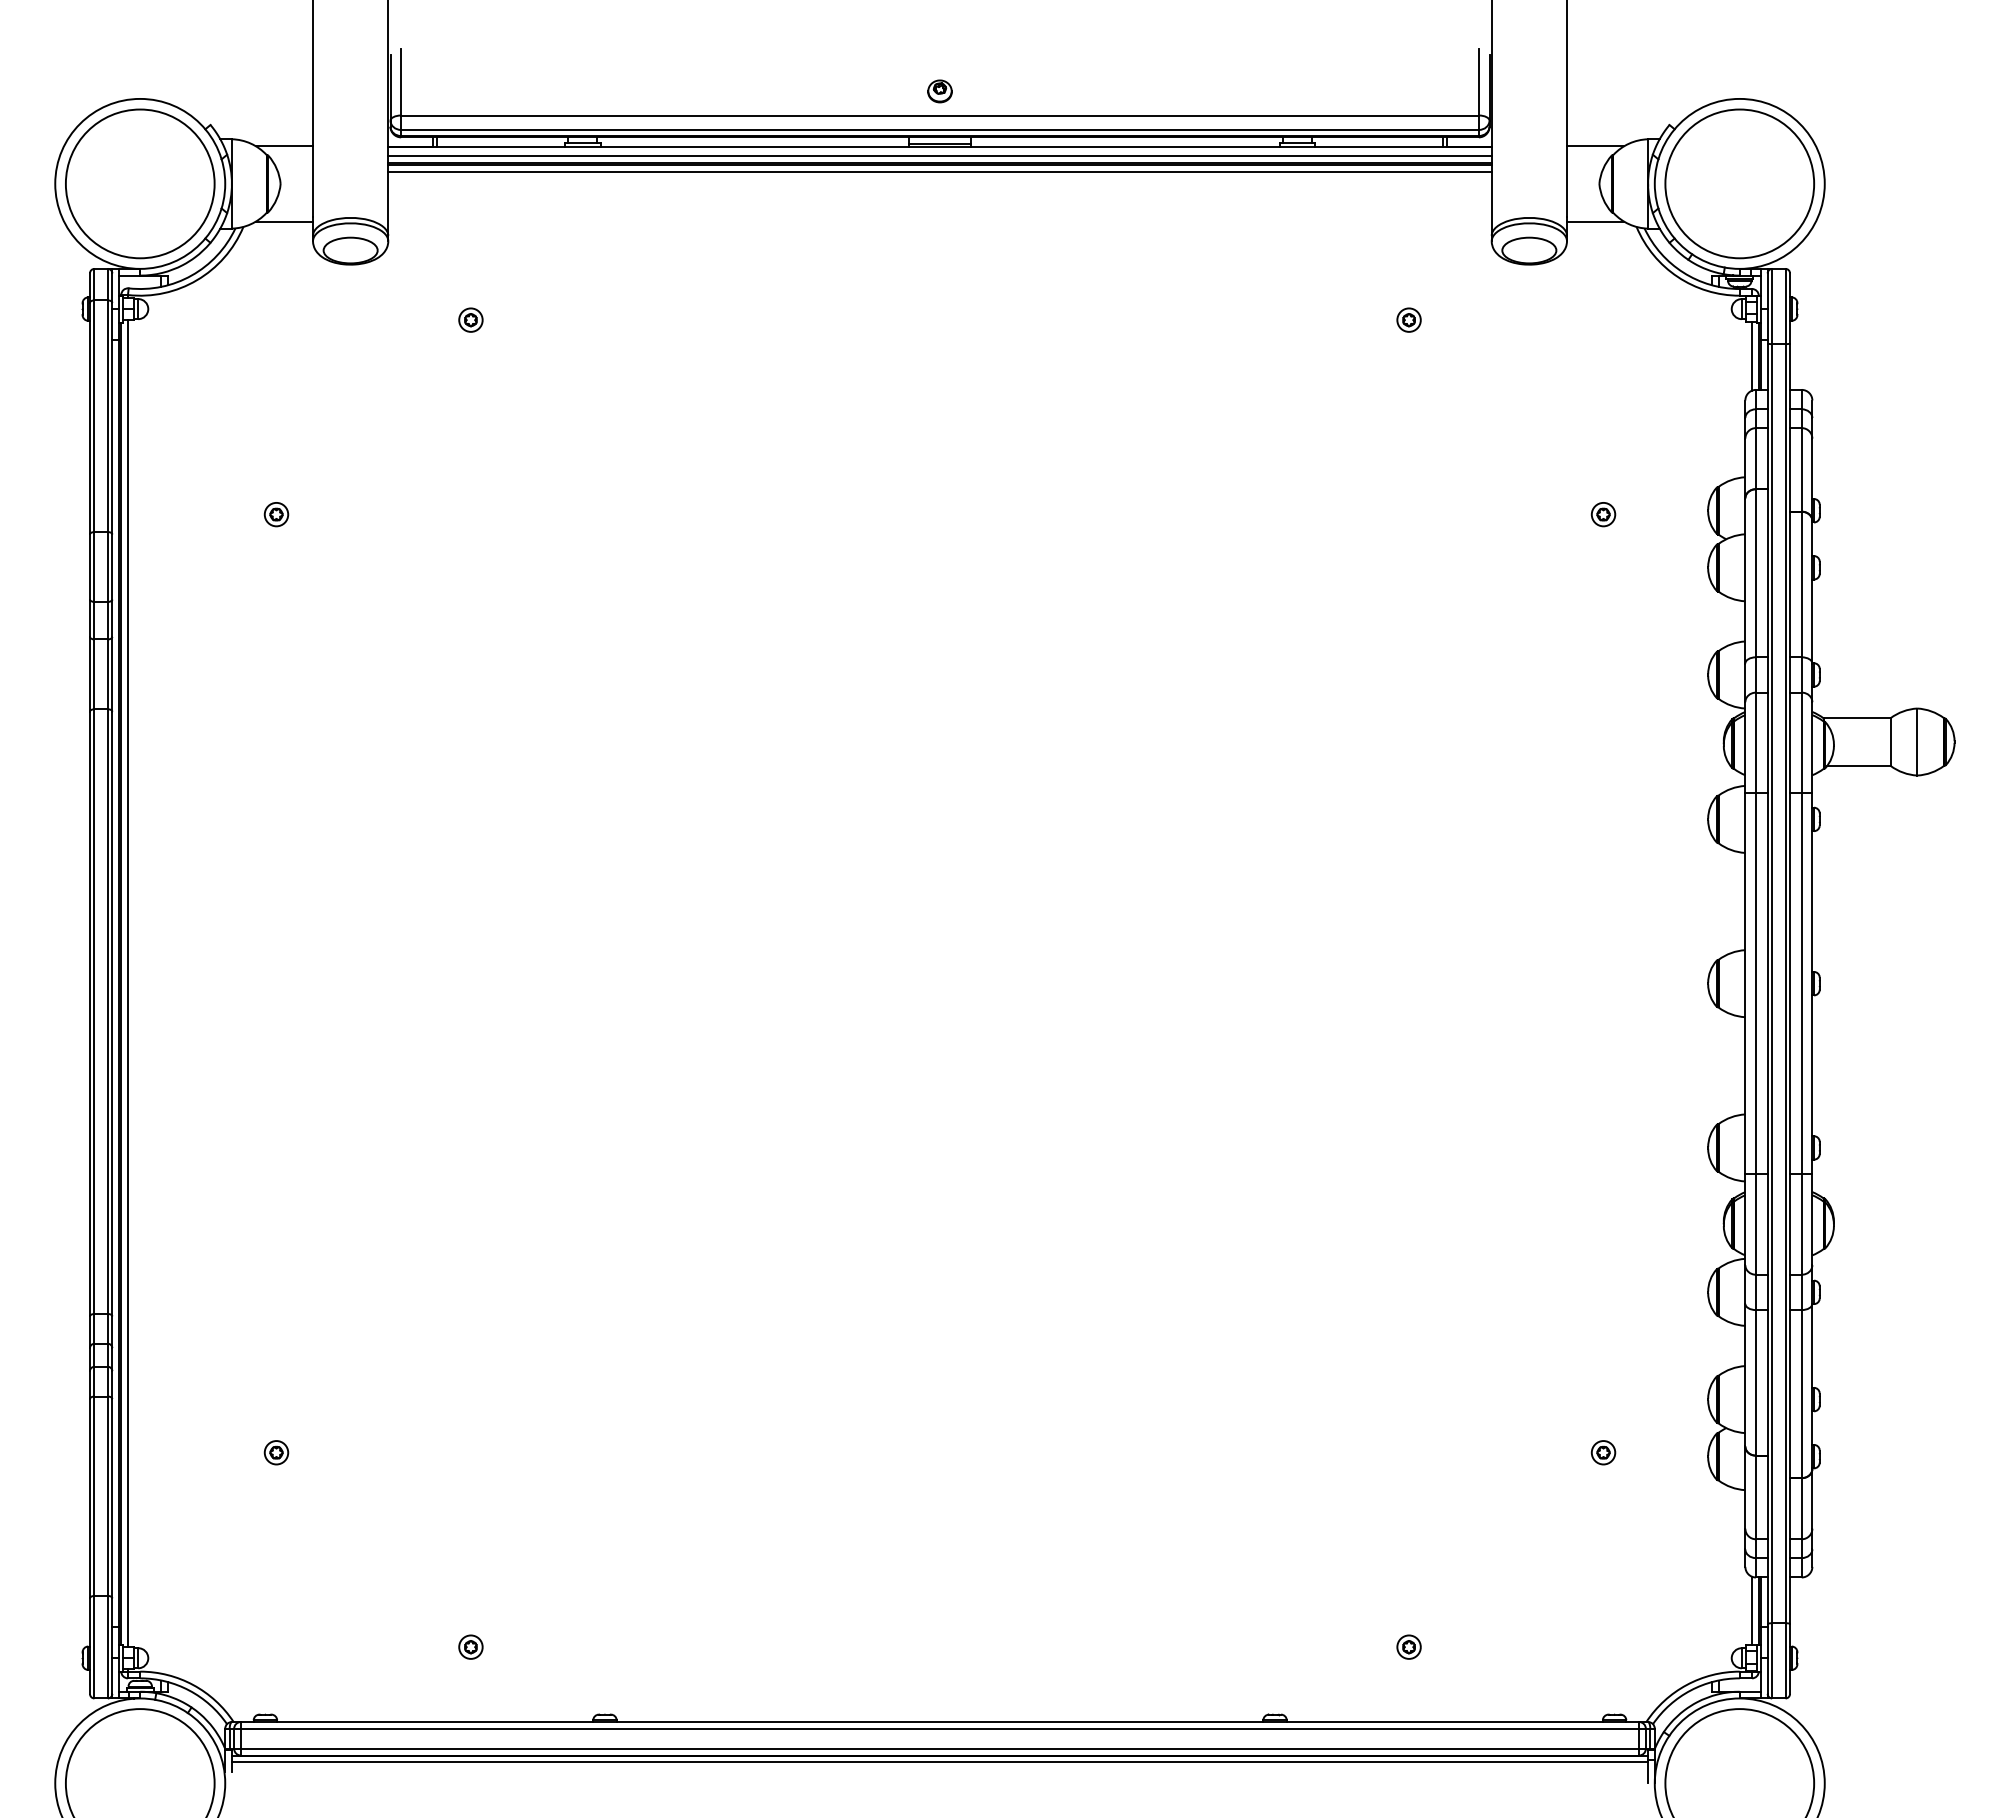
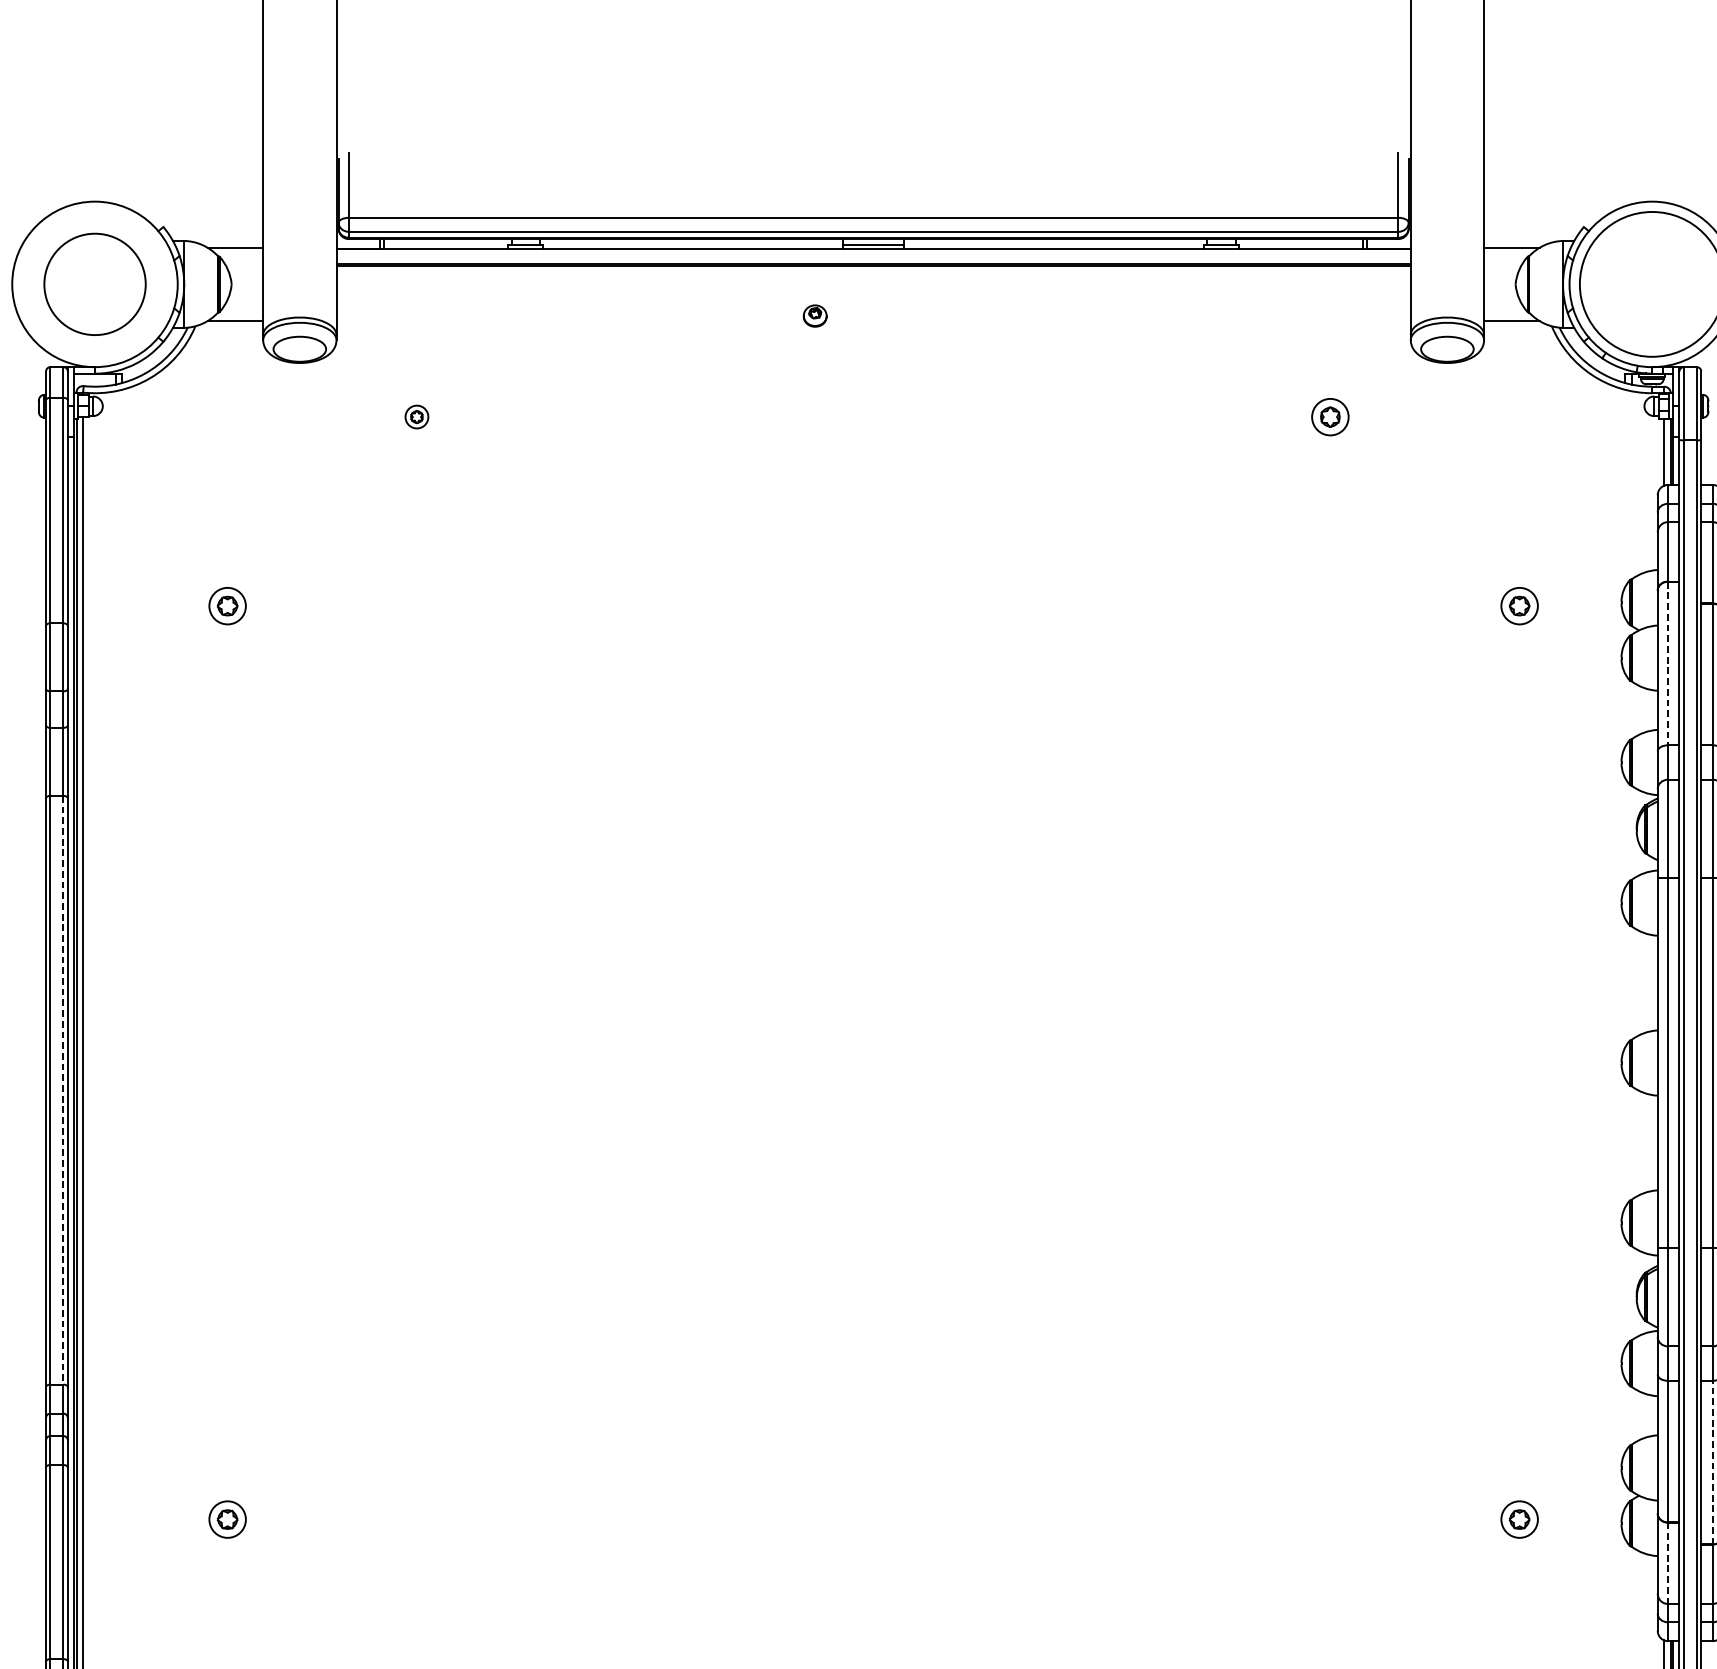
part: (939, 91) -> (814, 316), moved
line: (939, 156) -> (873, 257), removed
line: (939, 171) -> (873, 272), removed
circle: (140, 183) -> (95, 283), size x0.7
part: (1408, 319) -> (1329, 416), size x1.6
part: (276, 514) -> (227, 606), size x1.6
part: (1603, 514) -> (1519, 606), size x1.6
line: (1755, 573) -> (1667, 663), solid -> dashed
line: (107, 1012) -> (63, 1091), solid -> dashed
line: (1801, 1394) -> (1712, 1463), solid -> dashed
part: (276, 1452) -> (227, 1519), size x1.6
part: (1603, 1452) -> (1519, 1519), size x1.6
line: (1755, 1497) -> (1667, 1563), solid -> dashed

